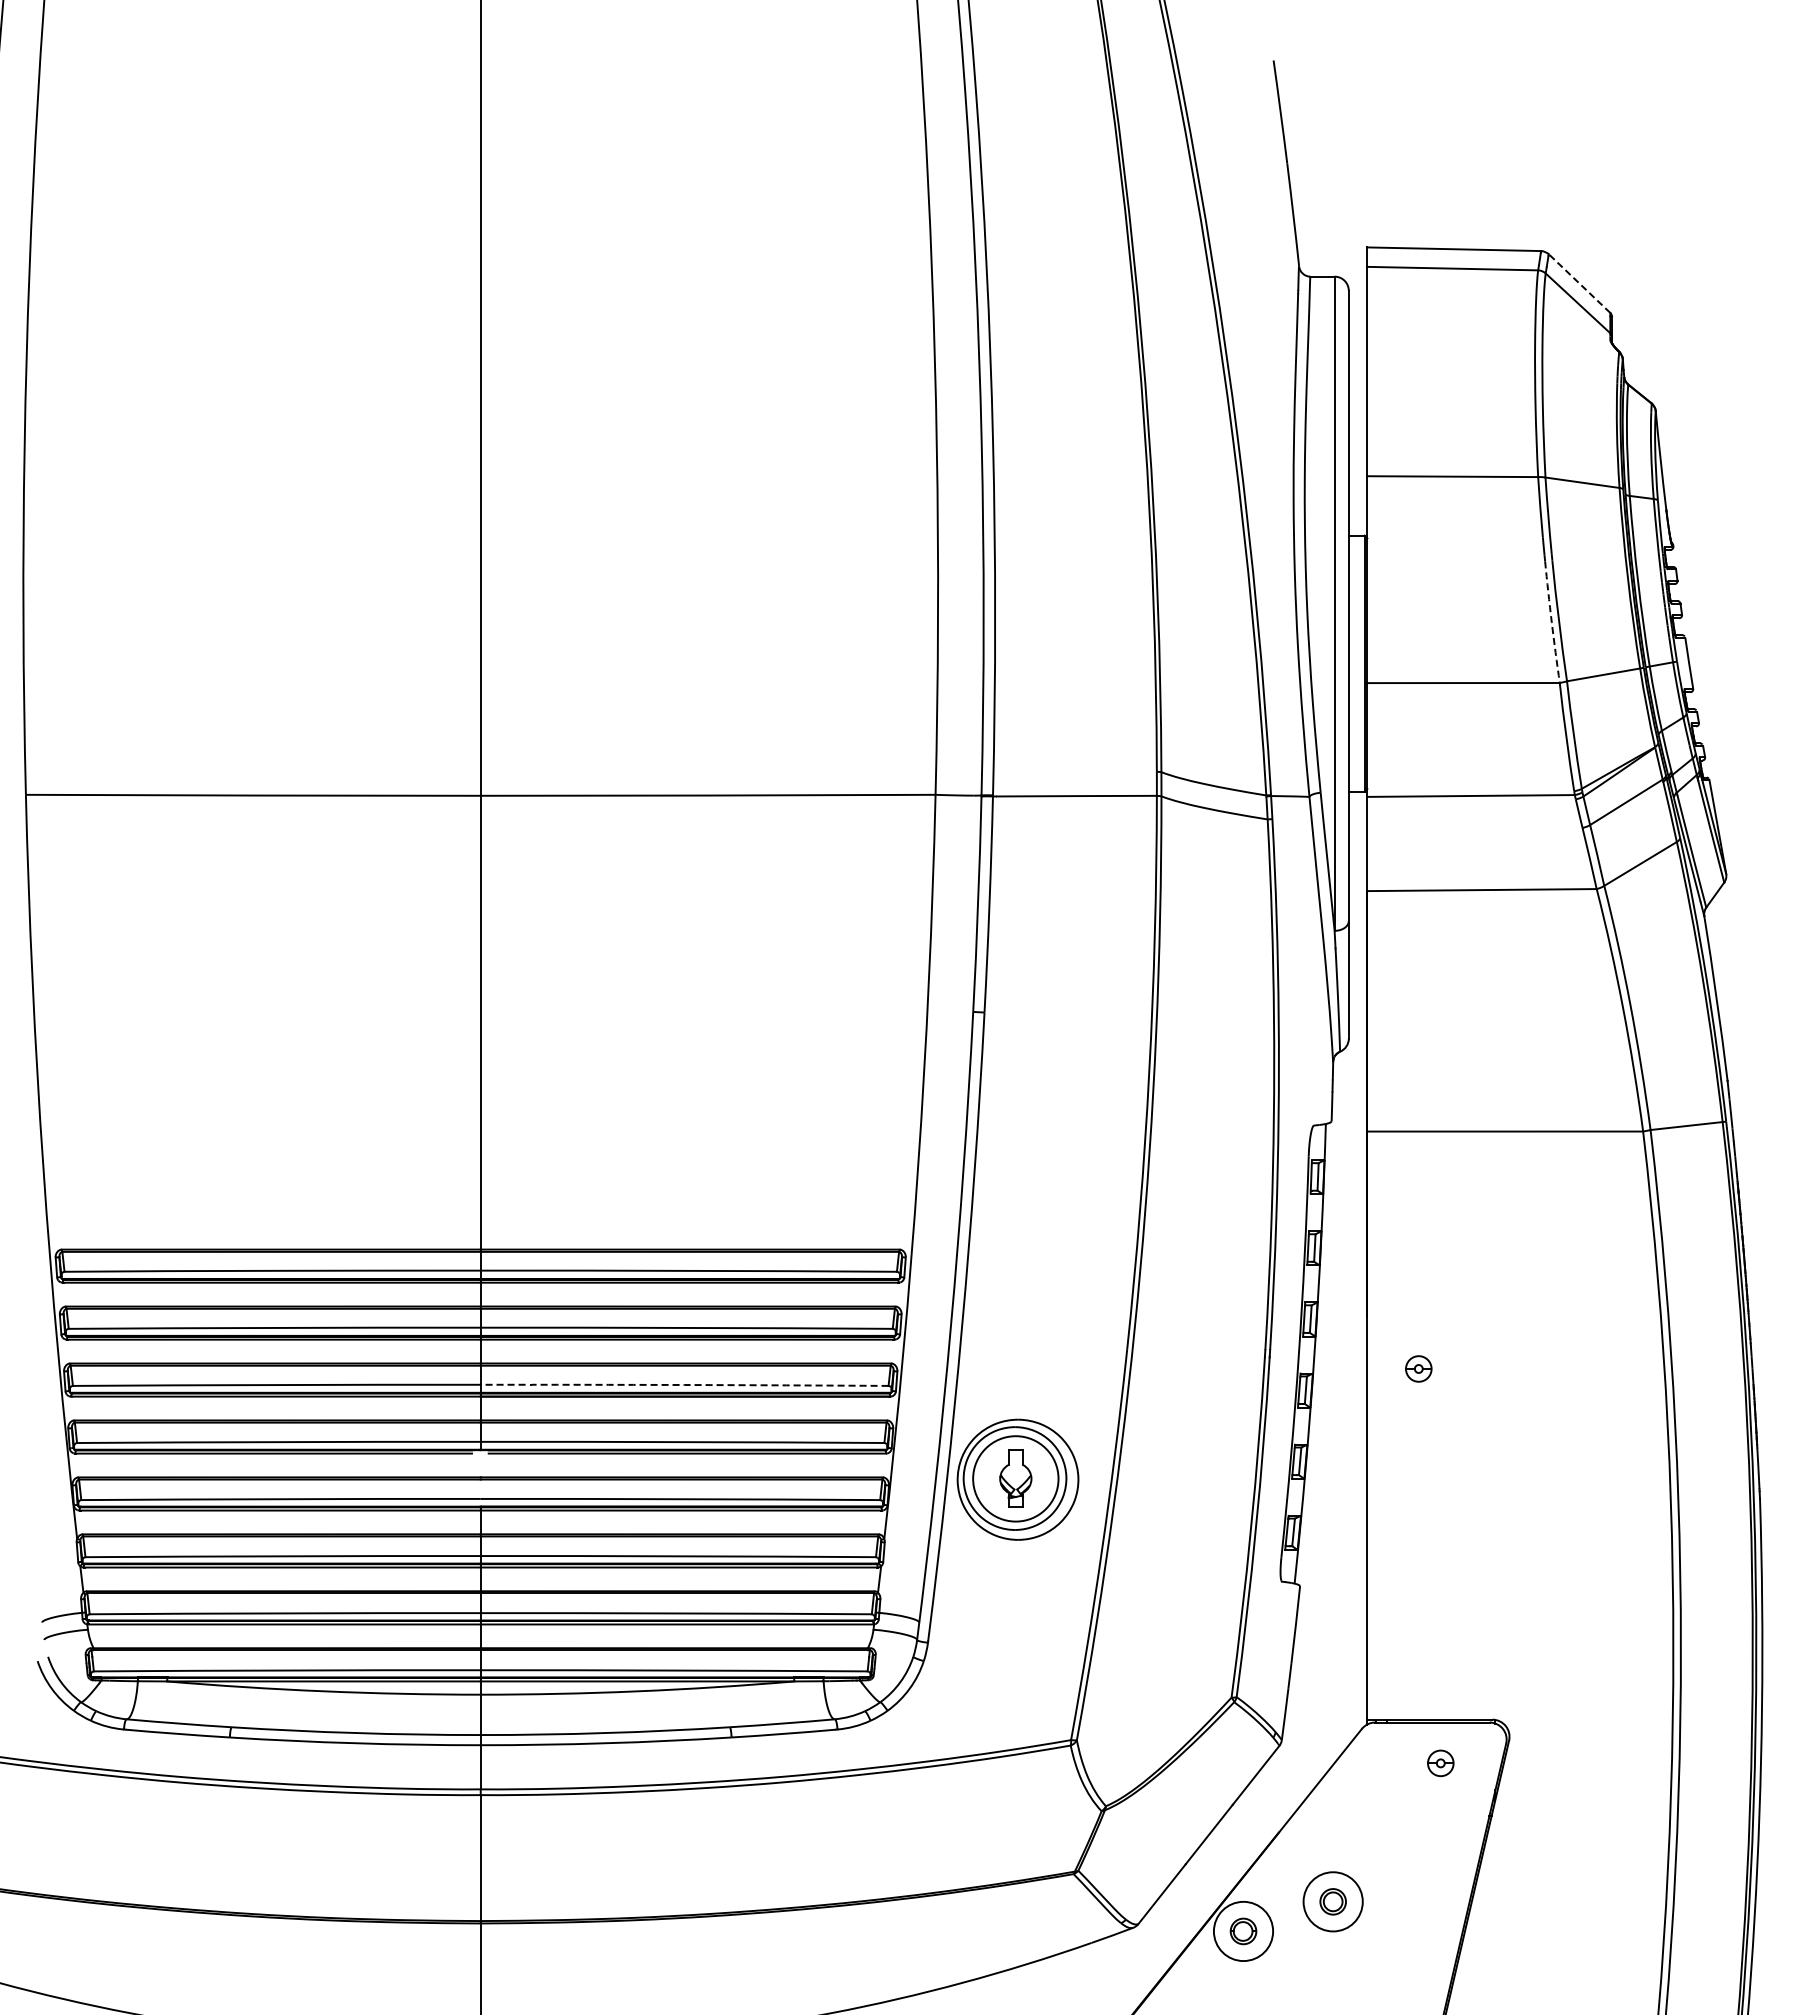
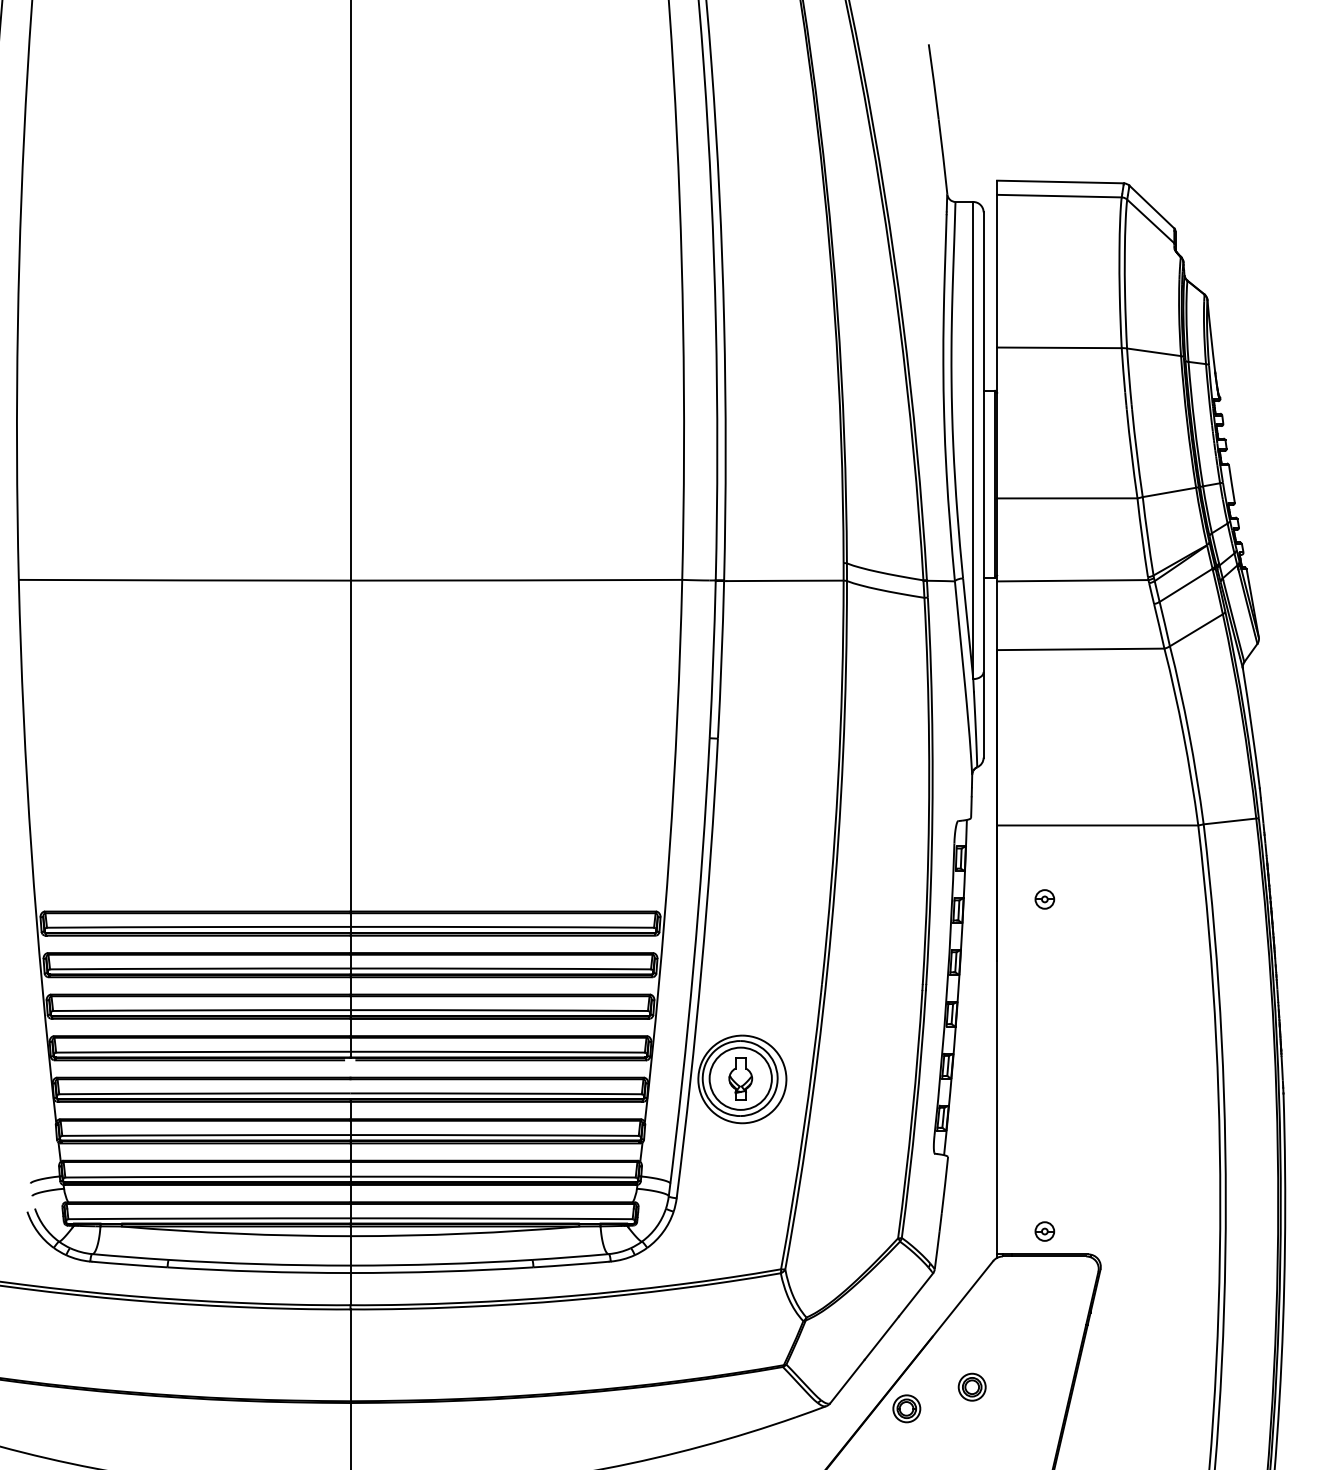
line: (1579, 283) -> (1151, 206), dashed -> solid
arc: (1551, 622) -> (1131, 454), dashed -> solid
part: (1418, 1368) -> (1044, 899), moved
arc: (684, 1385) -> (499, 1010), dashed -> solid
part: (1440, 1763) -> (1044, 1231), moved
circle: (1332, 1901) -> (971, 1386), size x0.62
circle: (1243, 1930) -> (906, 1408), size x0.62

